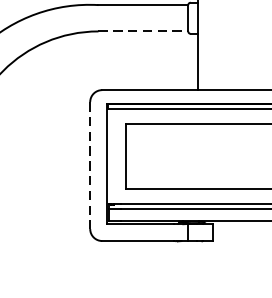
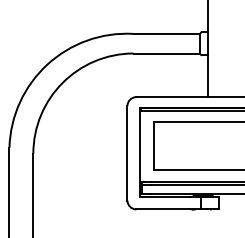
line: (144, 31) -> (167, 53), dashed -> solid
line: (90, 165) -> (127, 153), dashed -> solid

